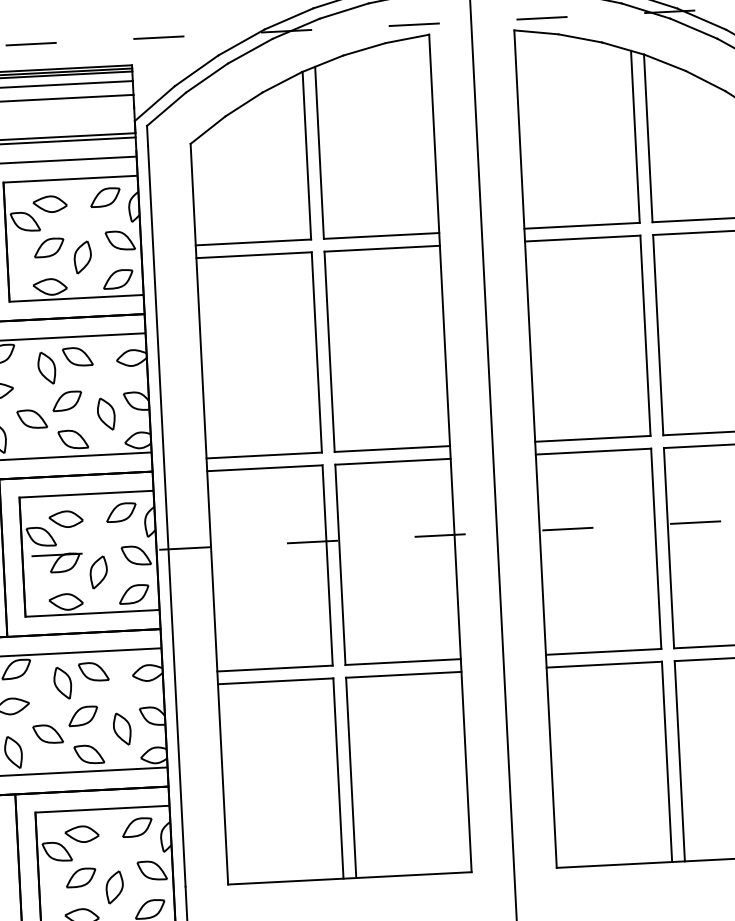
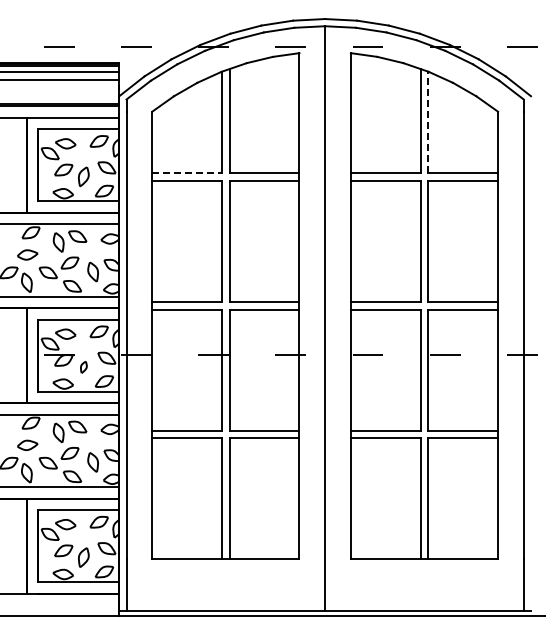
line: (648, 138) -> (428, 122), solid -> dashed
line: (254, 243) -> (187, 173), solid -> dashed
part: (98, 572) -> (83, 367), size x0.6

